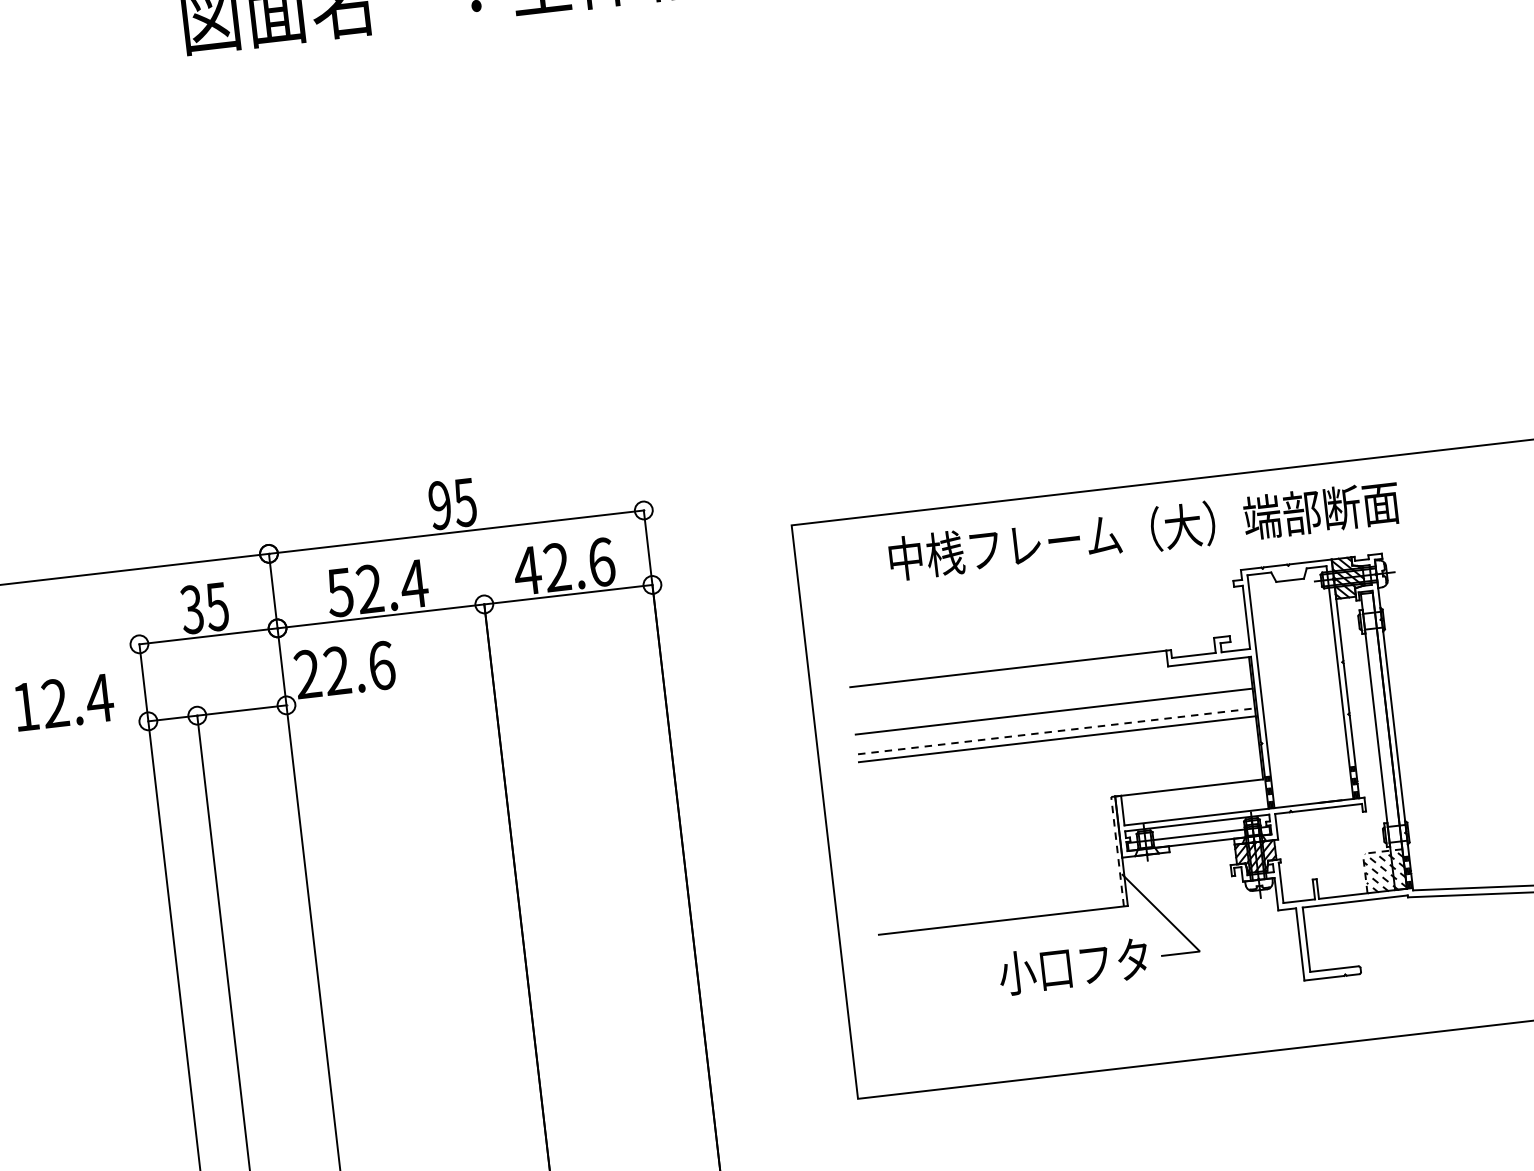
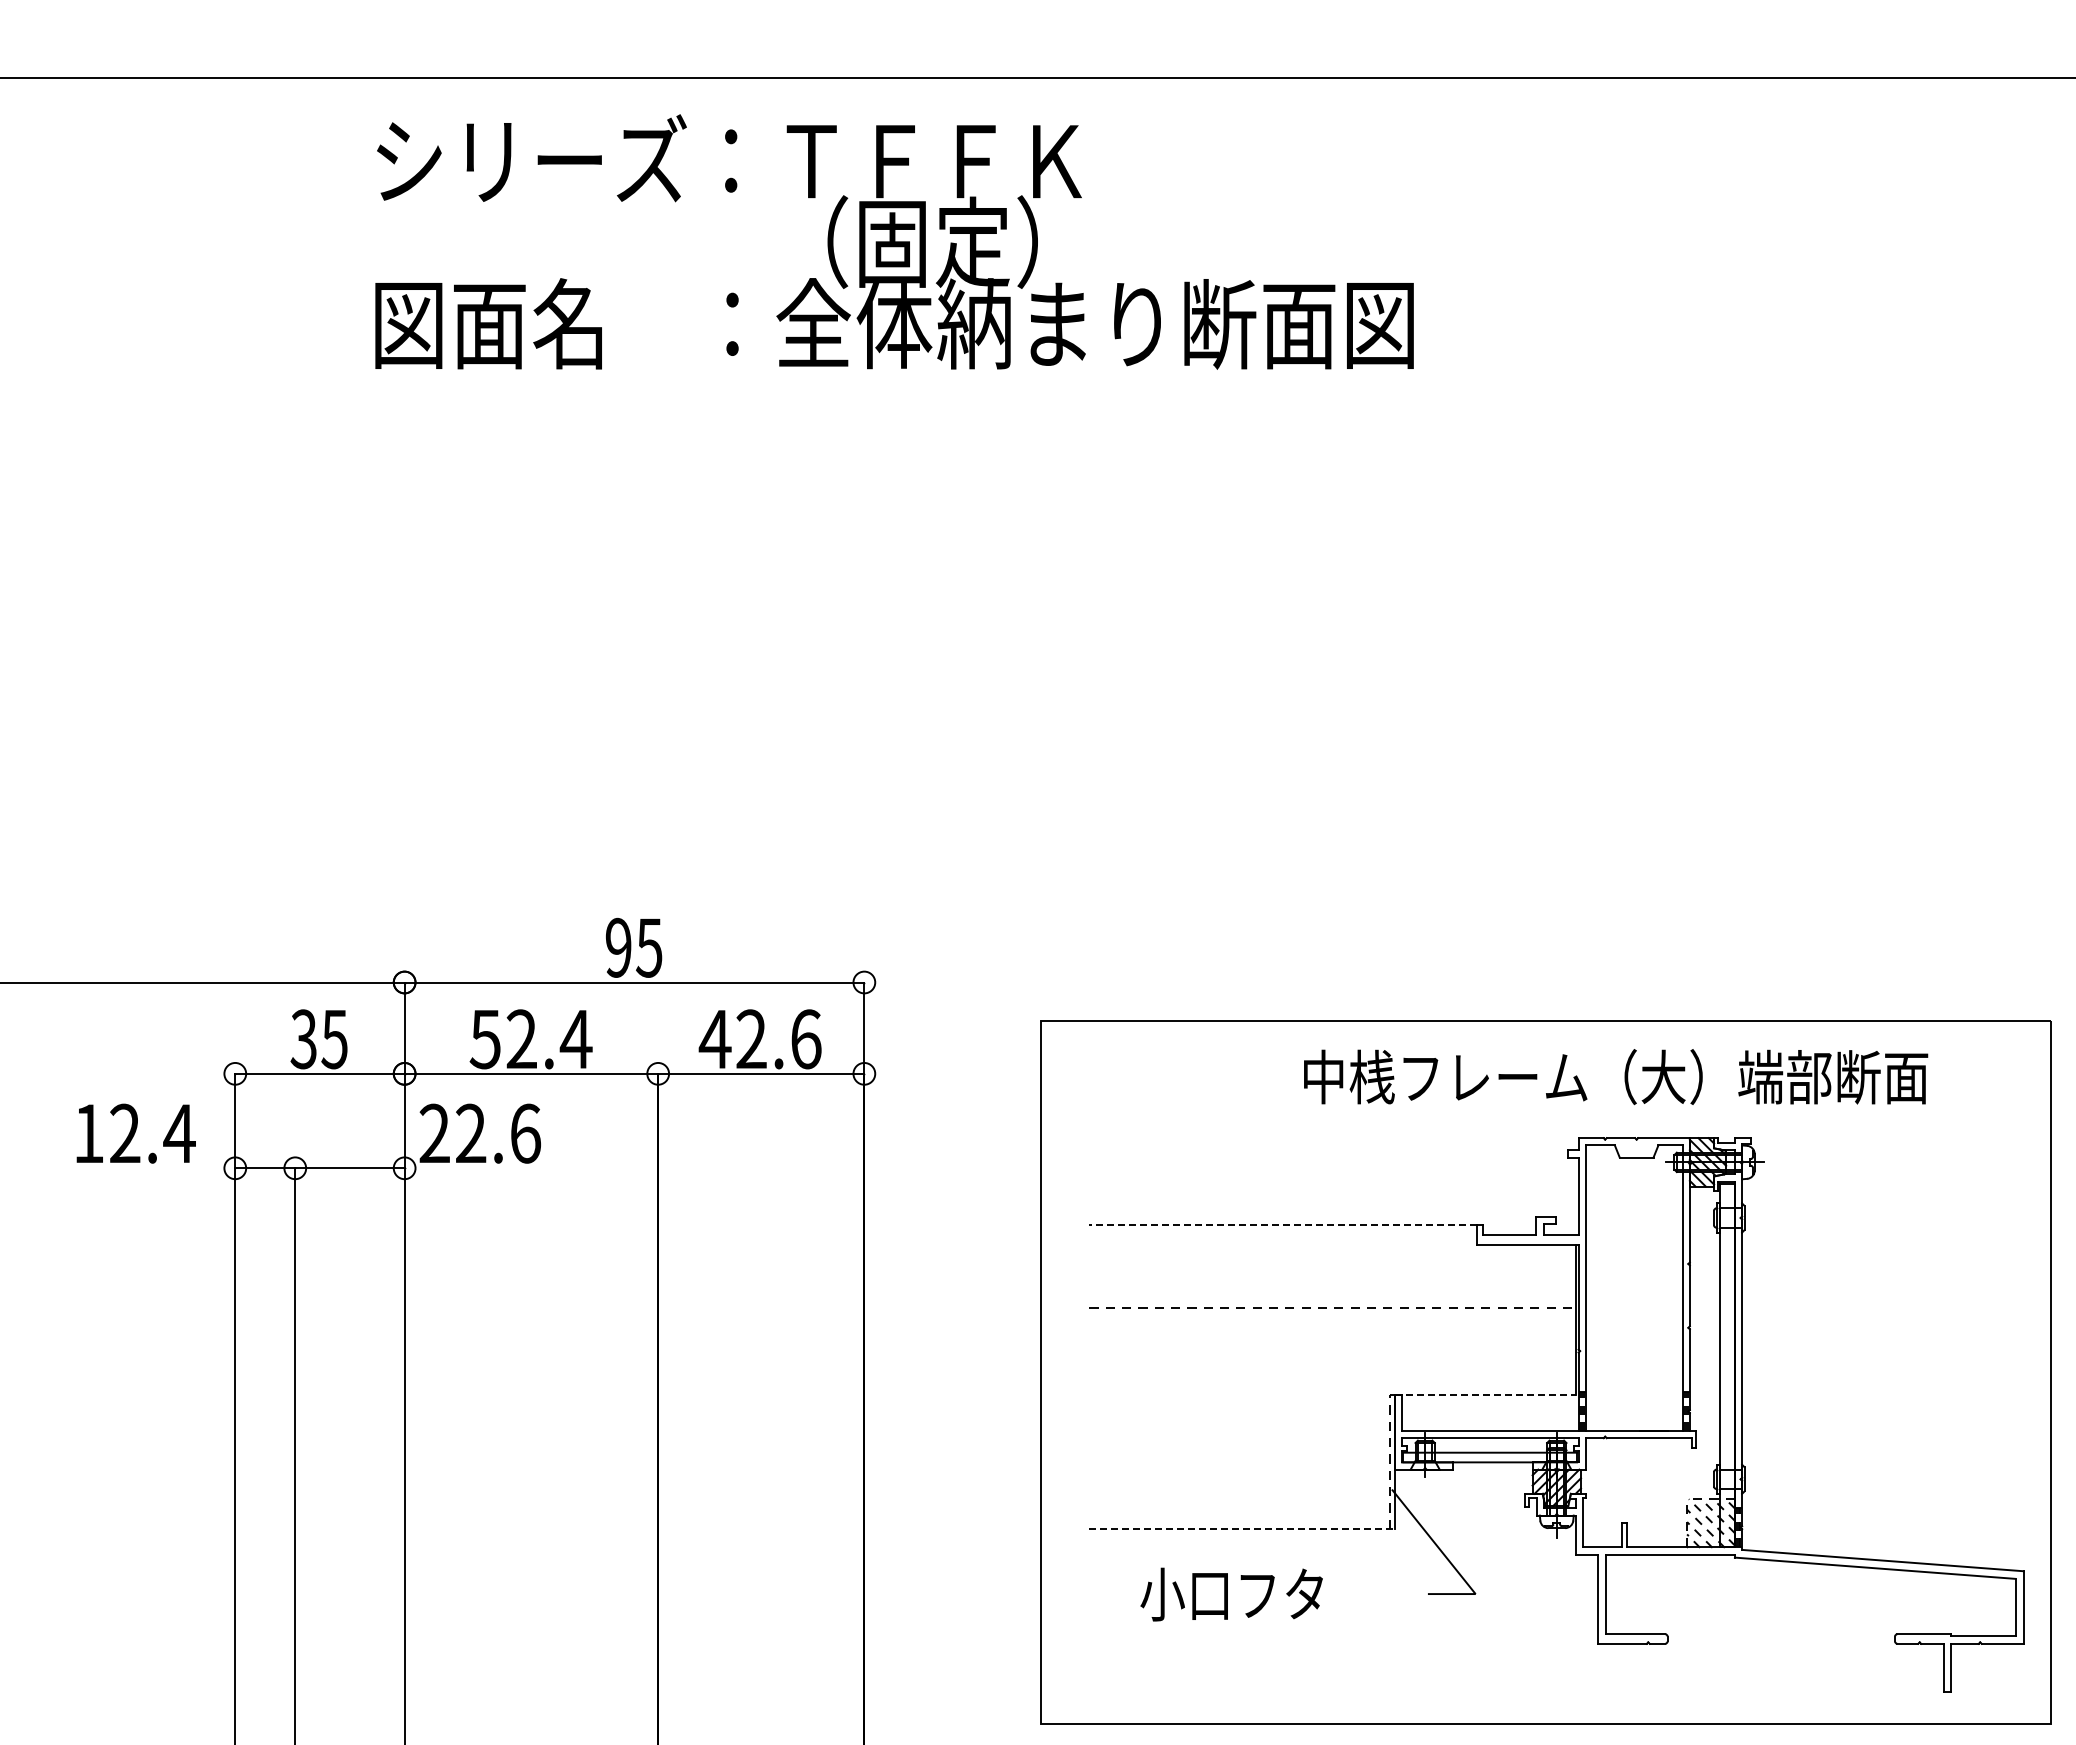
text: (1144, 531) -> (1616, 1077), moved
line: (1008, 669) -> (1283, 1225), solid -> dashed
line: (1053, 711) -> (1332, 1283), removed
line: (1057, 739) -> (1332, 1317), removed
line: (1189, 787) -> (1485, 1394), solid -> dashed
line: (1003, 920) -> (1242, 1528), solid -> dashed
text: (1073, 966) -> (1231, 1594), moved

